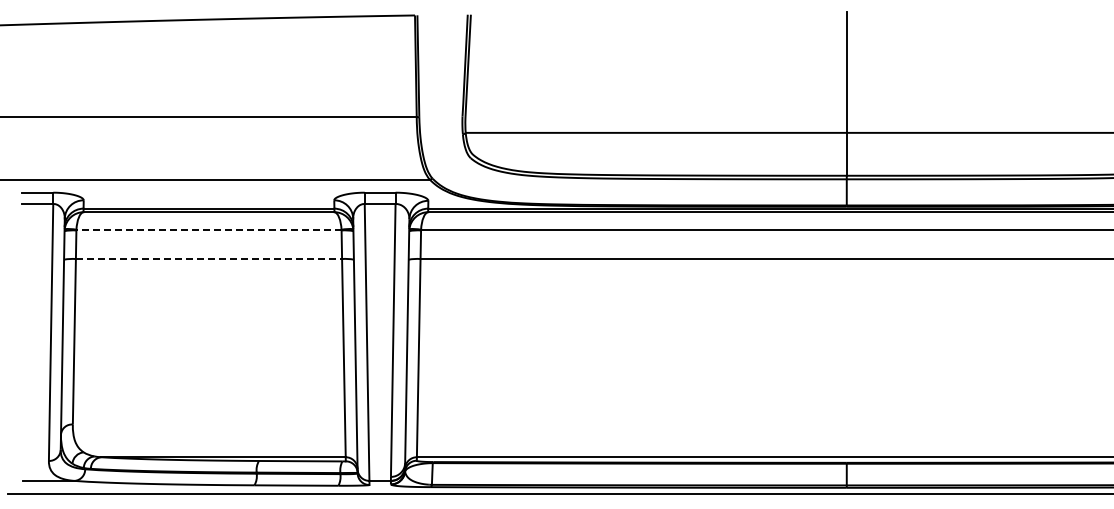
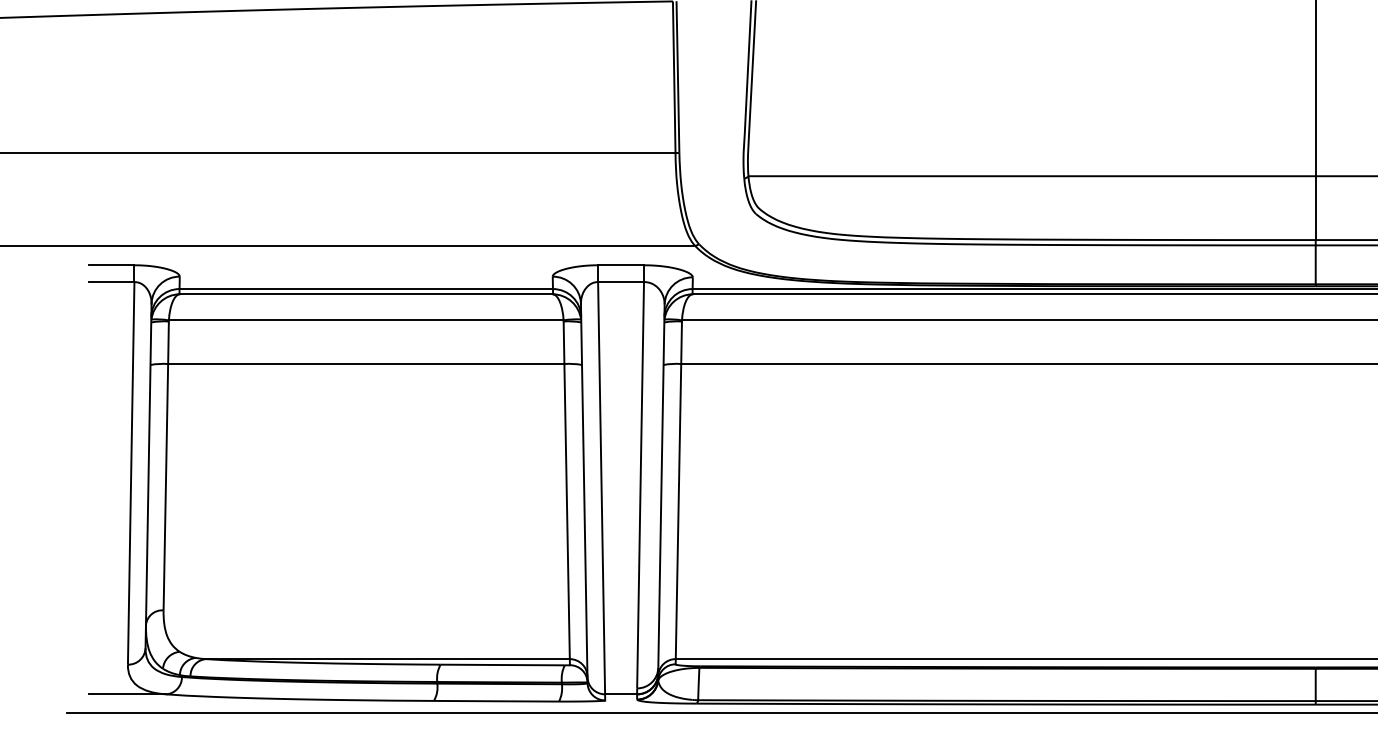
line: (209, 229) -> (367, 320), dashed -> solid
line: (209, 259) -> (367, 364), dashed -> solid

